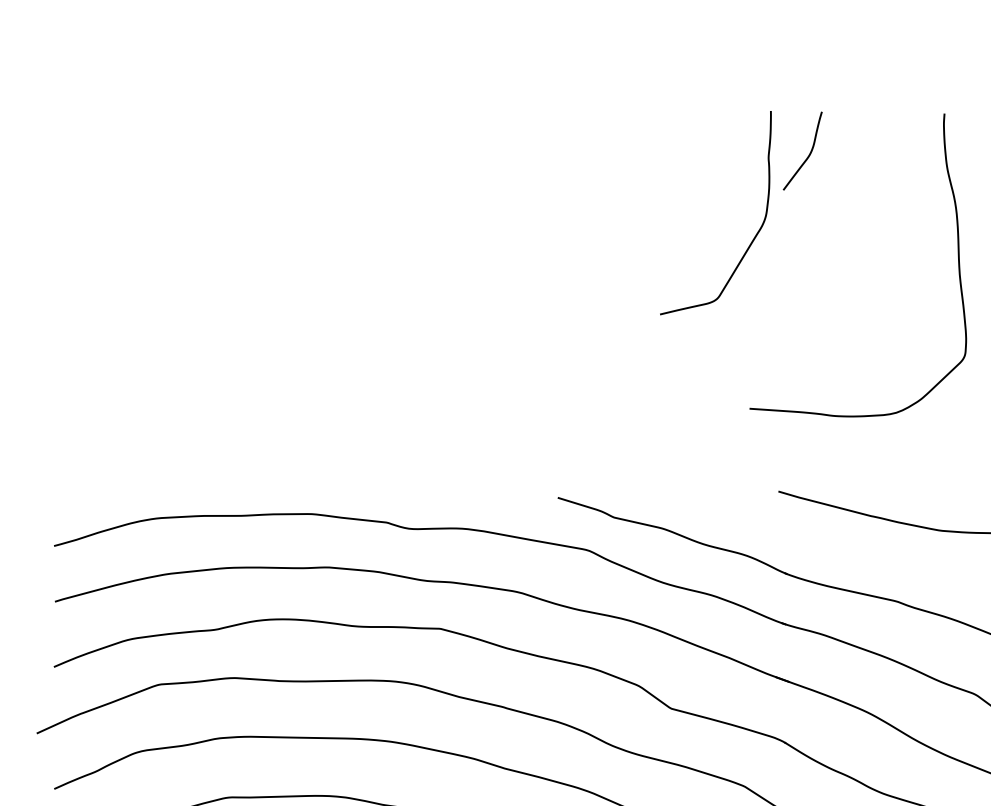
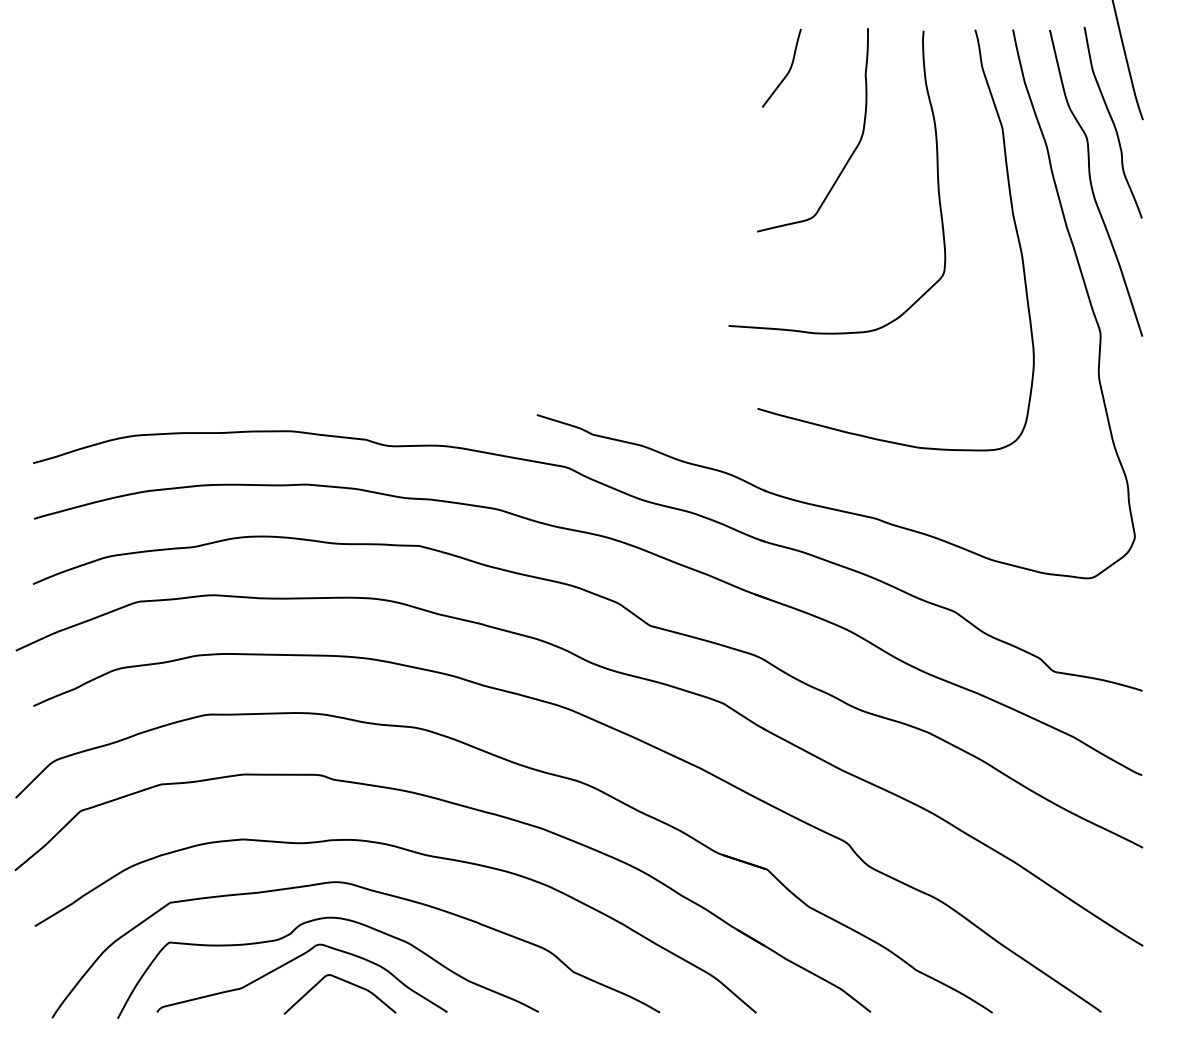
curve: (754, 236) -> (851, 153), moved

